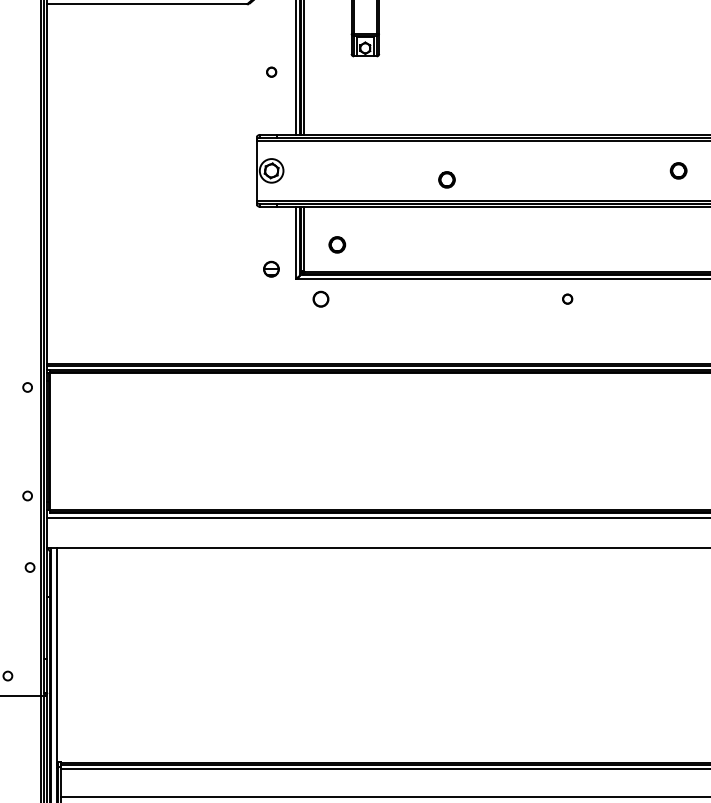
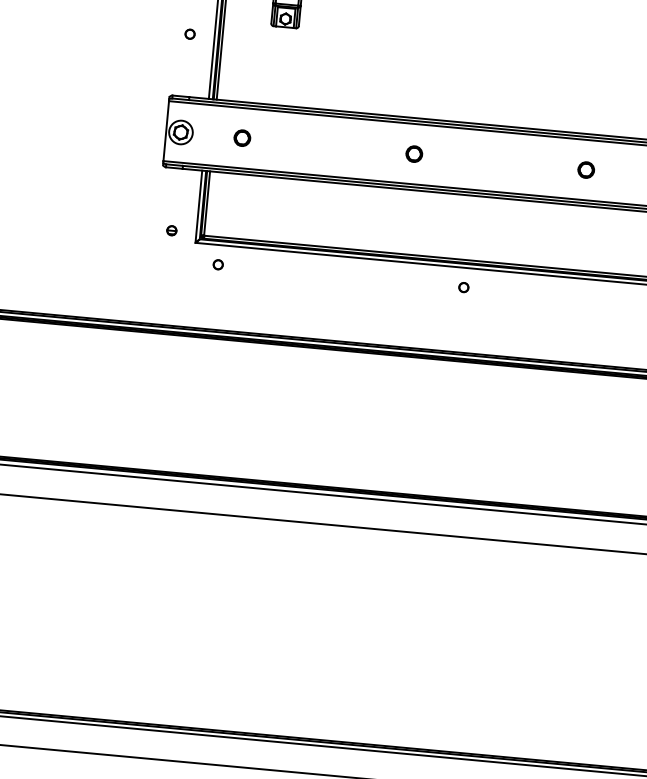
circle: (446, 179) -> (413, 153), moved
part: (337, 244) -> (242, 137), moved
part: (271, 269) -> (171, 230), size x0.62
circle: (320, 298) -> (217, 264), size x0.62

